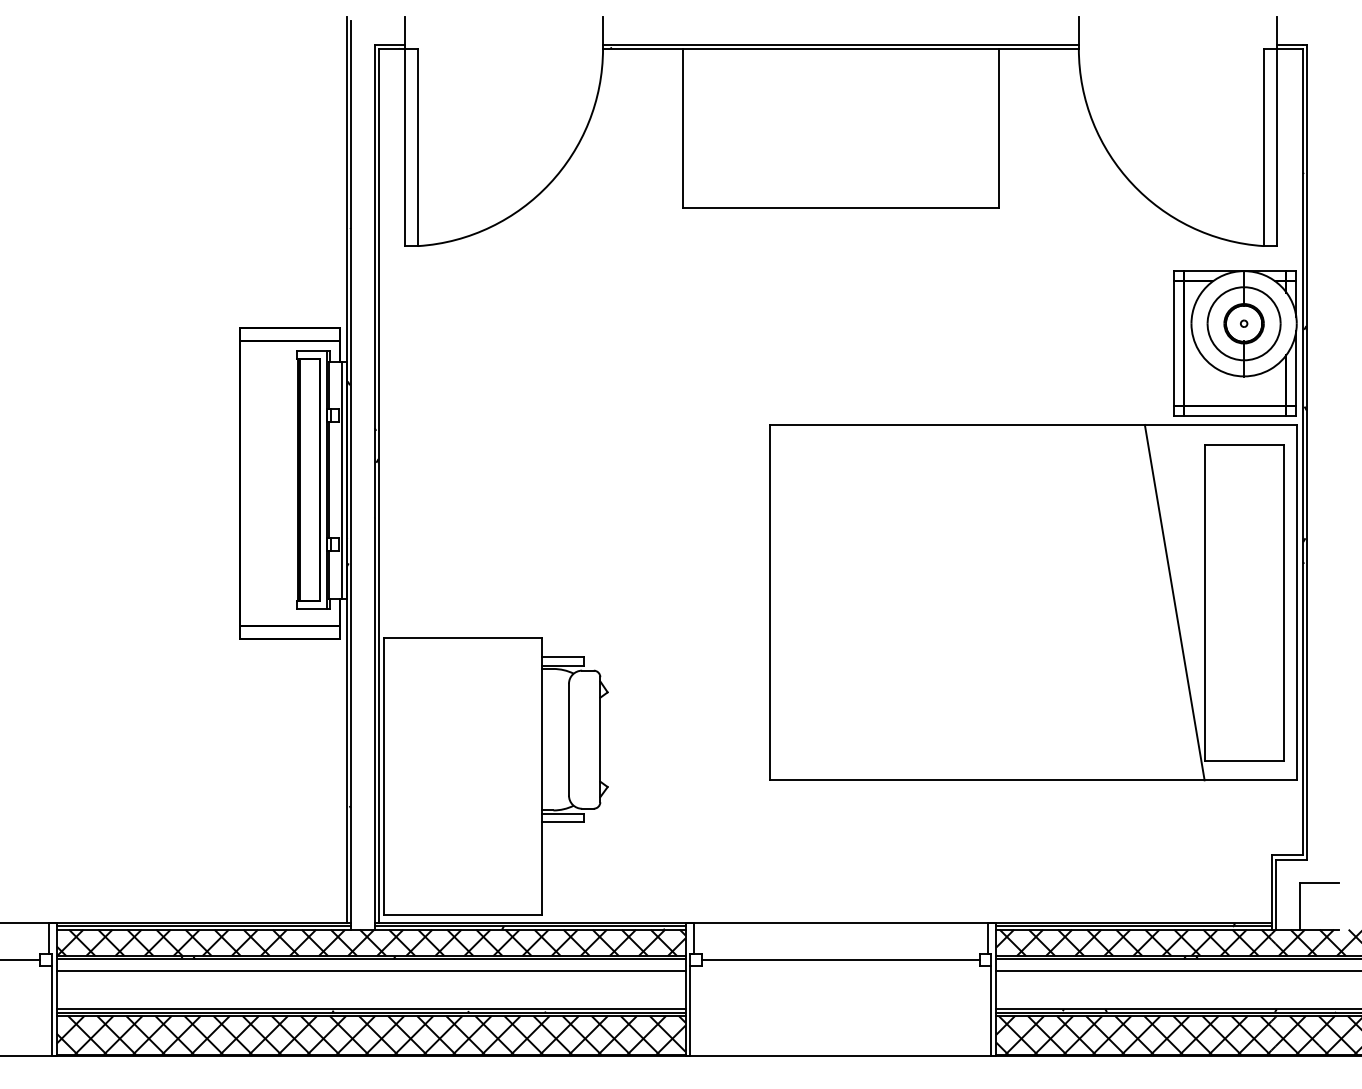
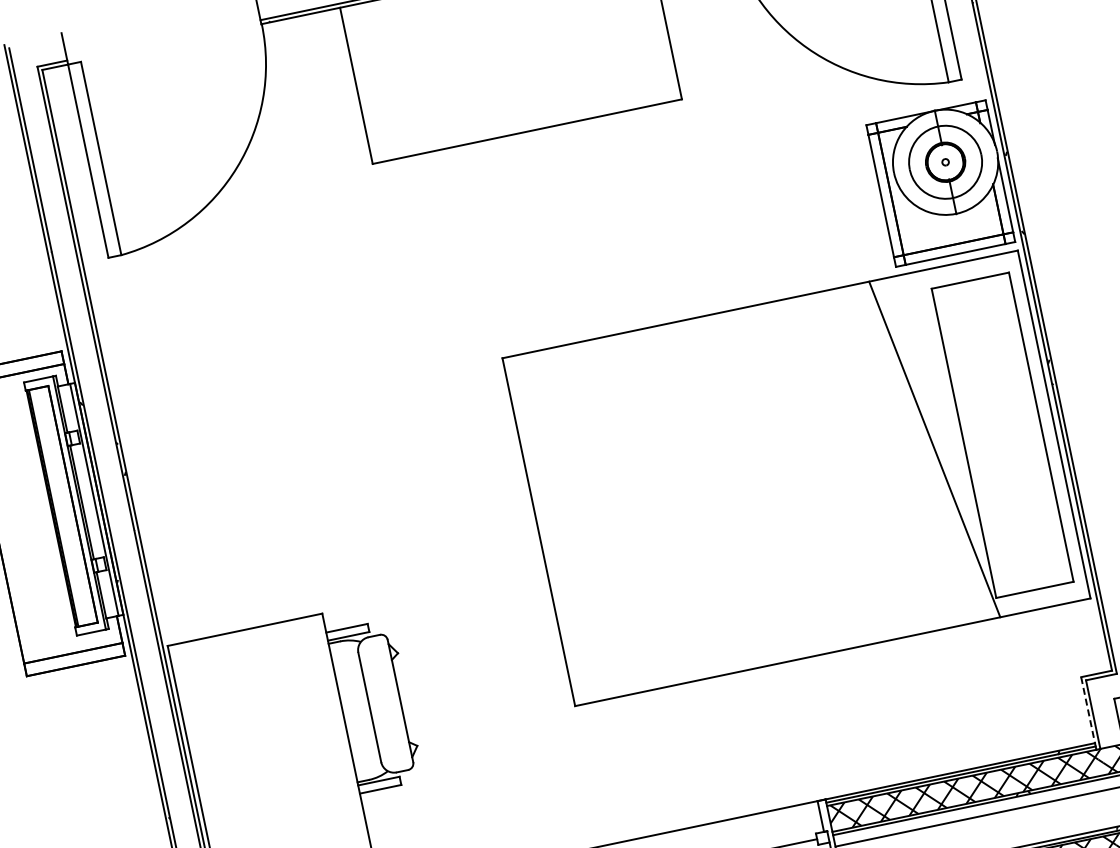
line: (1271, 889) -> (1088, 710), solid -> dashed

